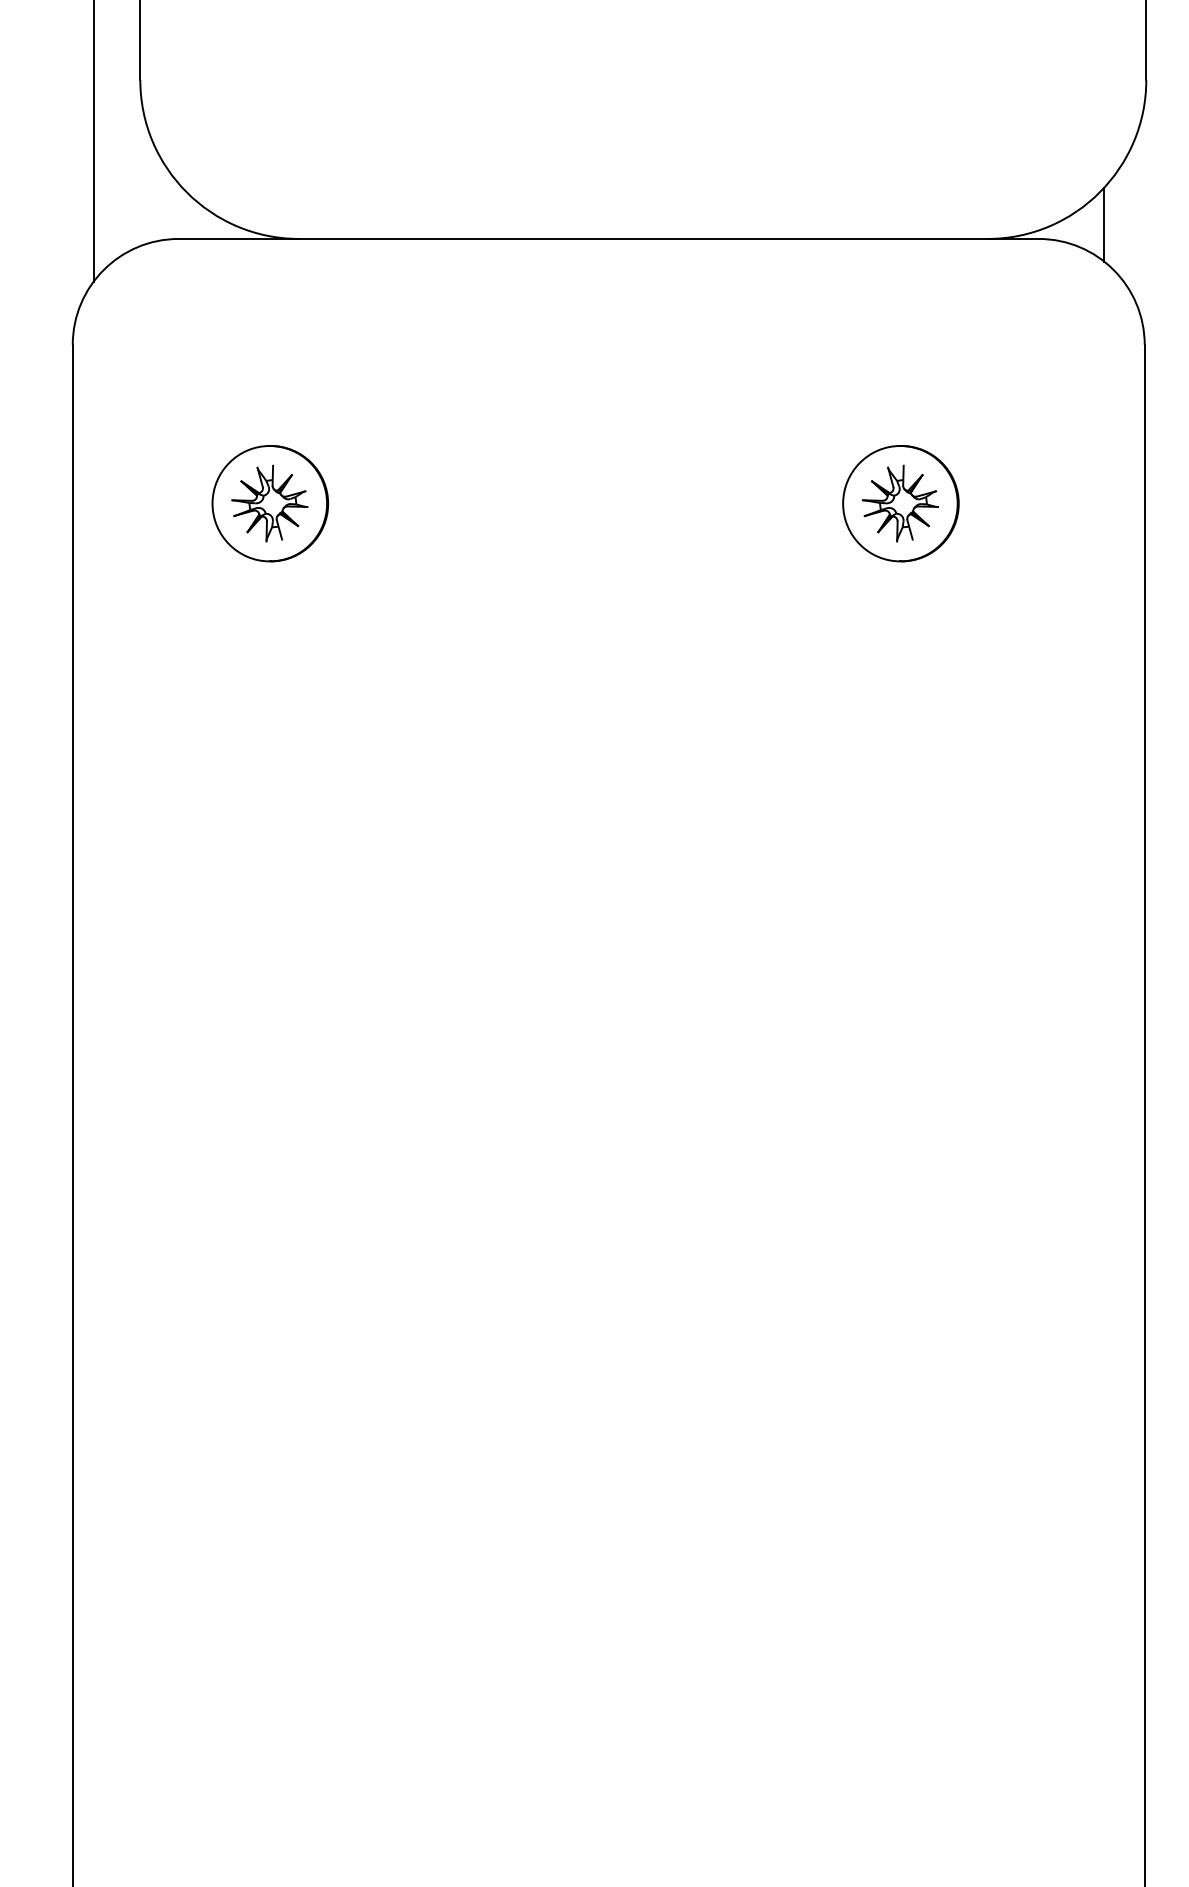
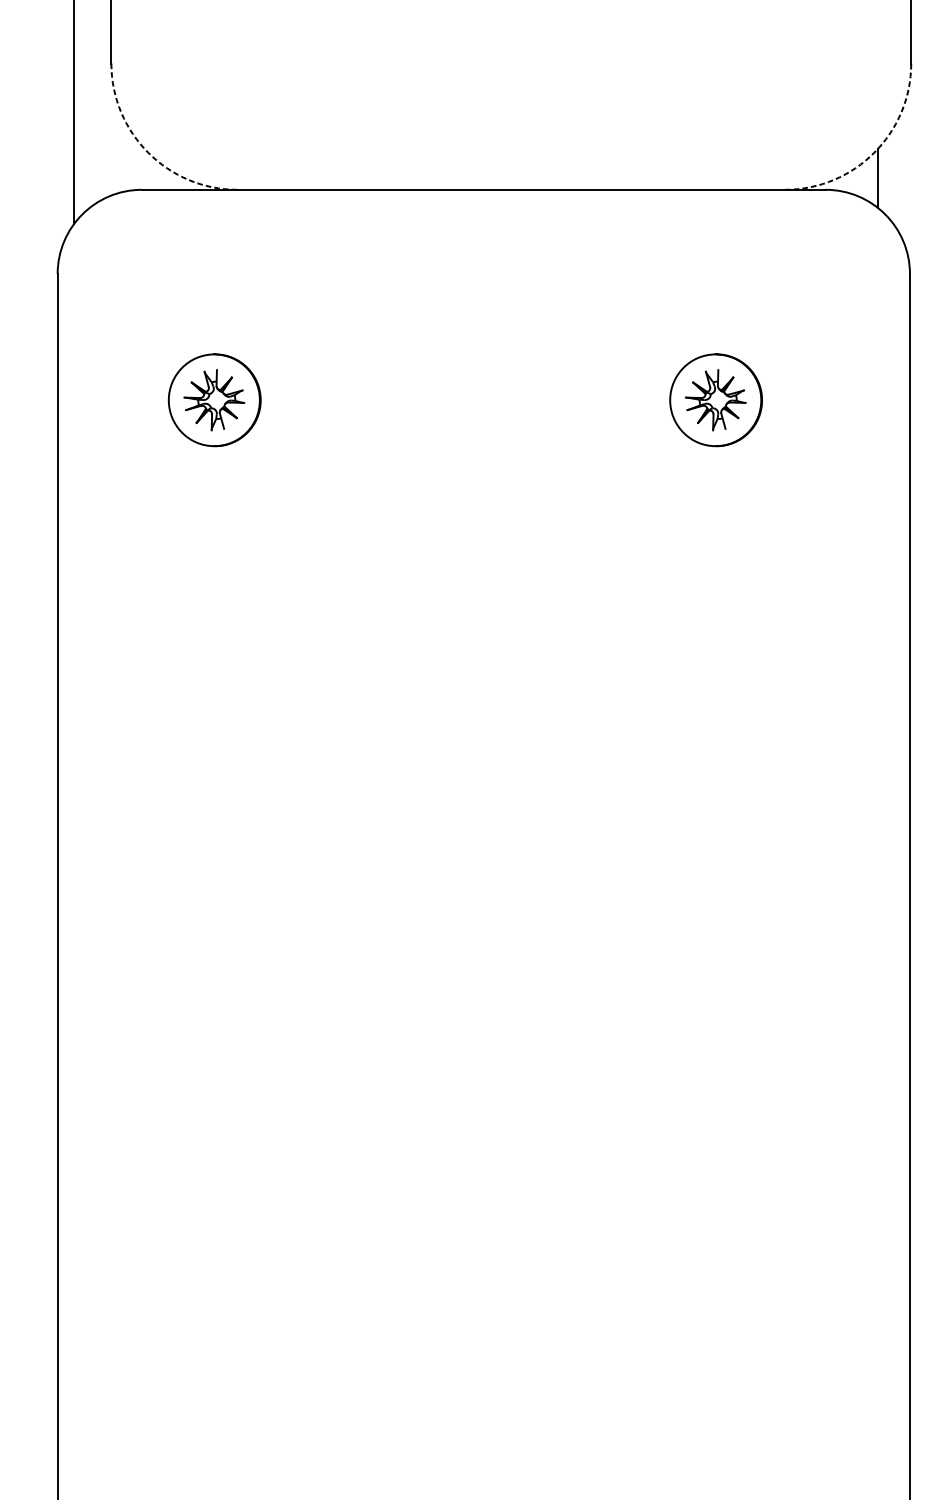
arc: (186, 192) -> (148, 152), solid -> dashed
arc: (1099, 192) -> (874, 152), solid -> dashed

